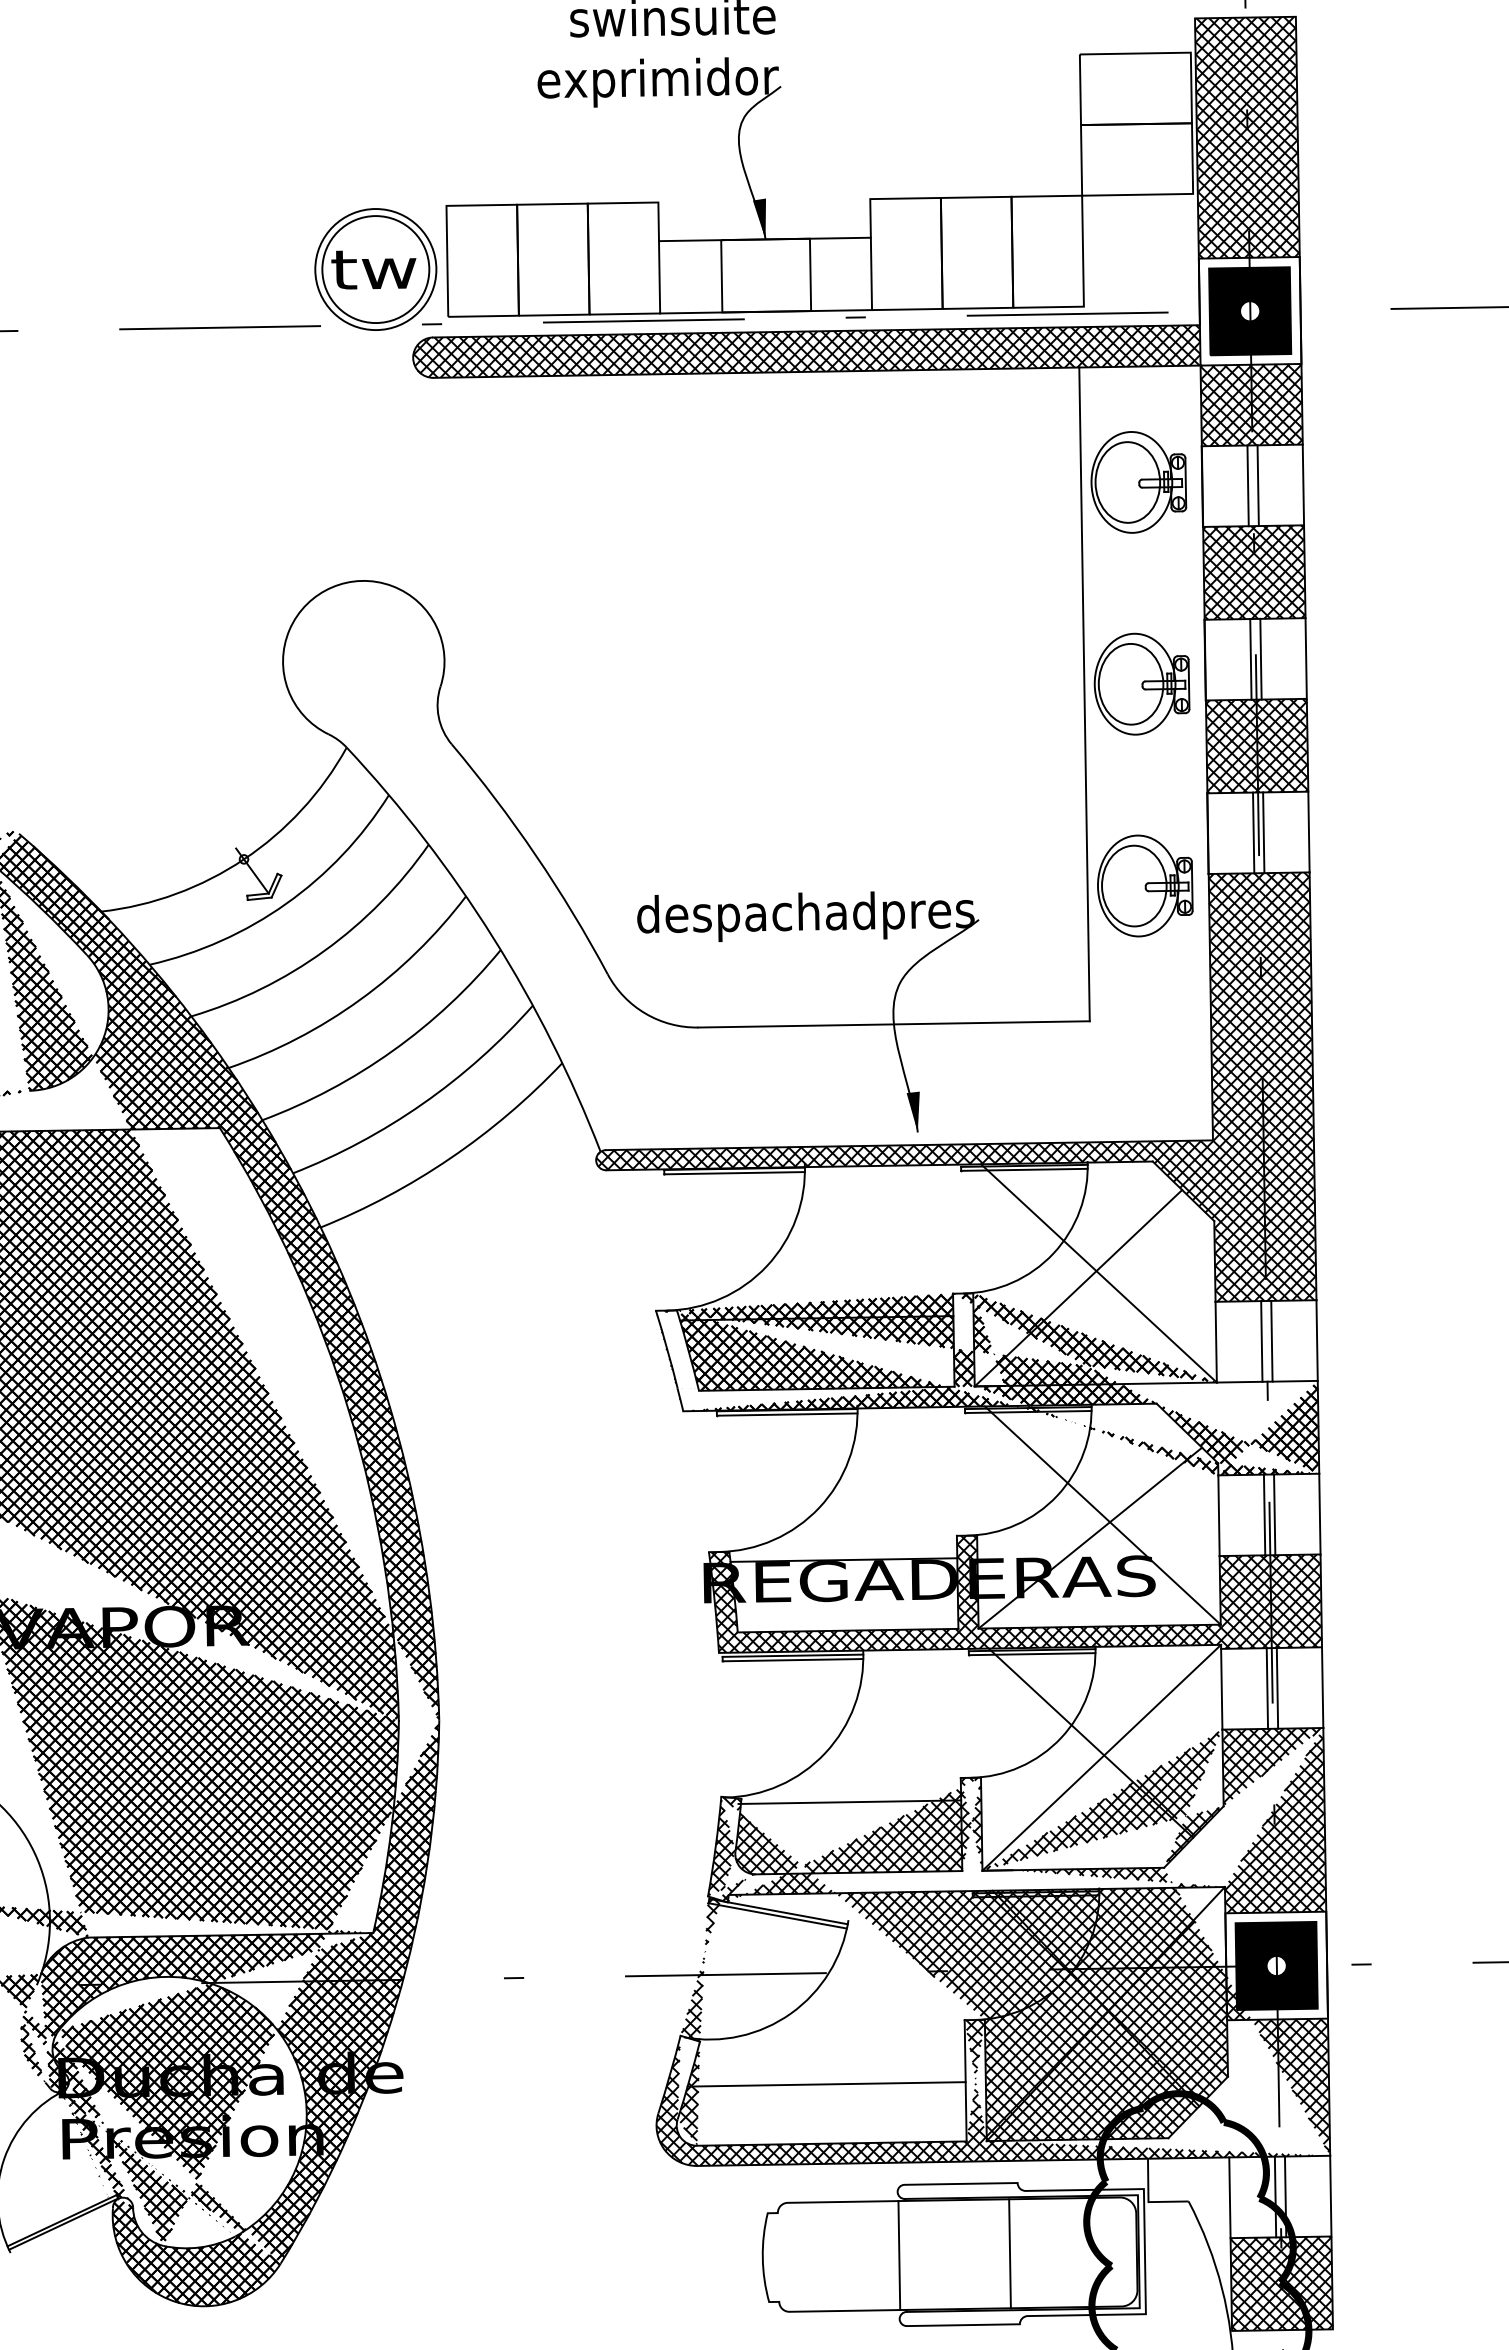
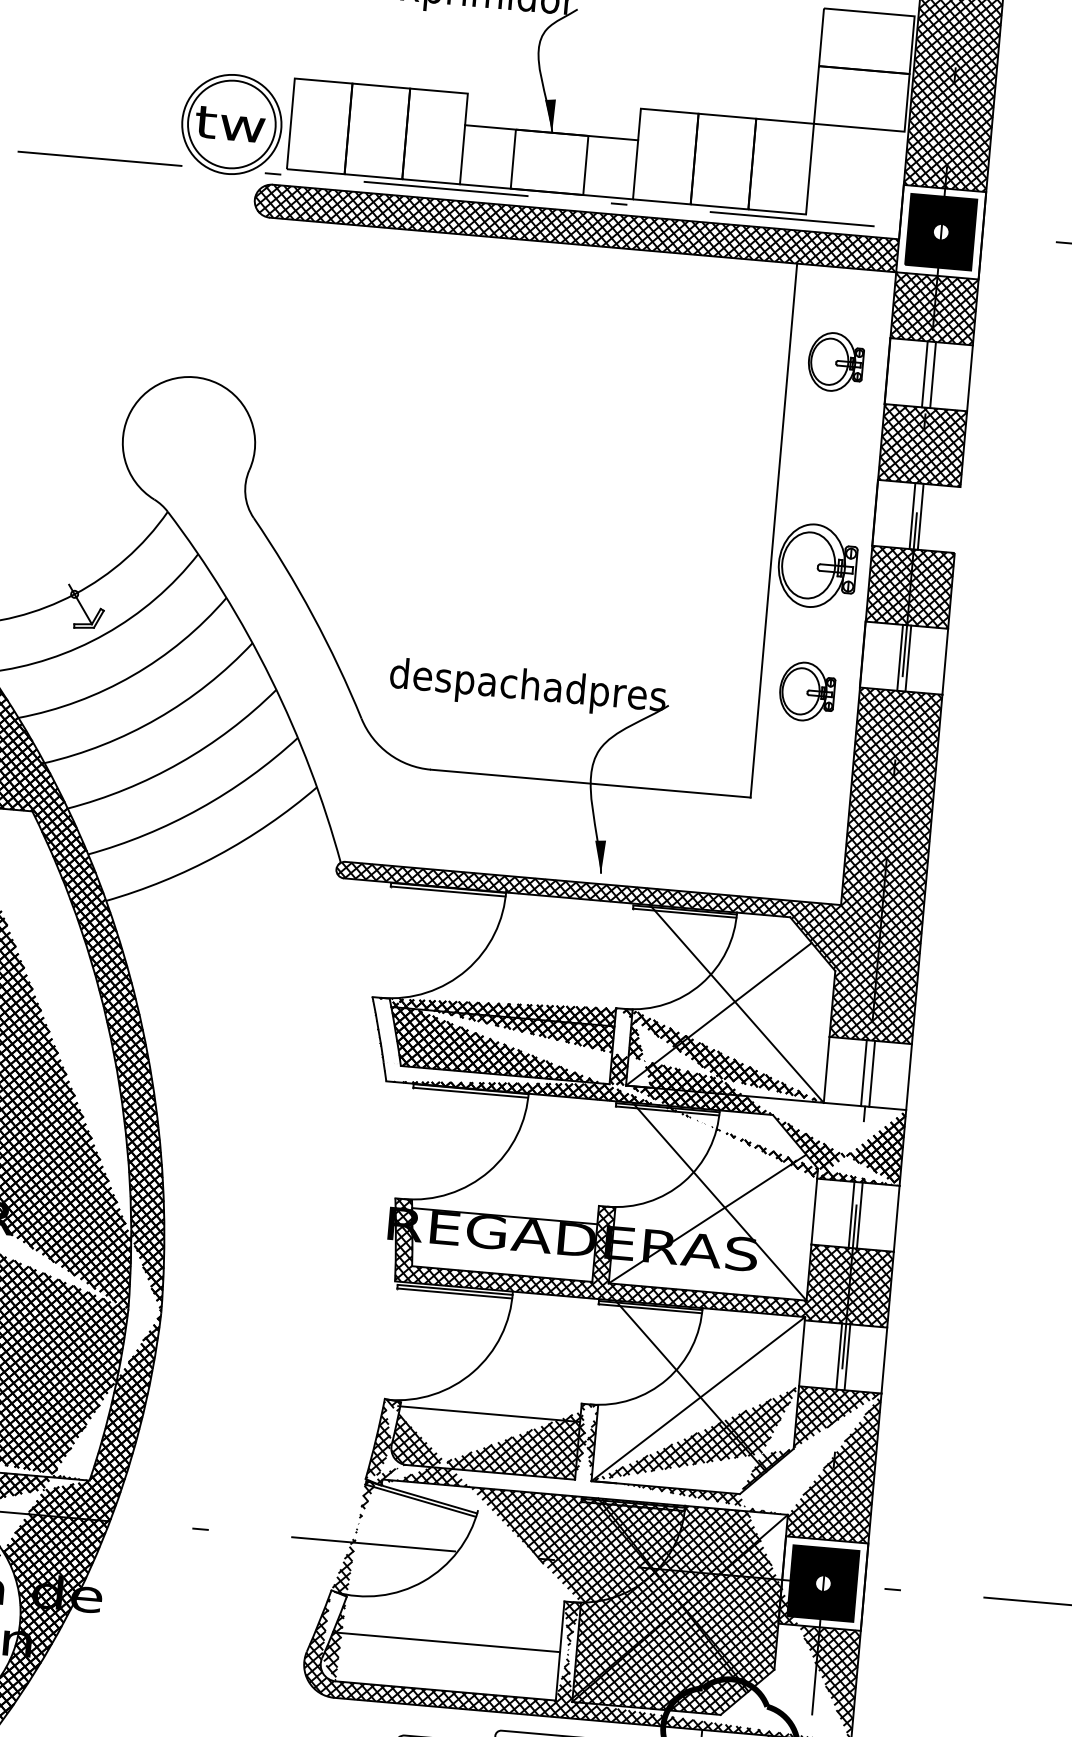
part: (1138, 482) -> (835, 362), size x0.7
line: (1305, 658) -> (957, 519), removed
part: (1141, 683) -> (817, 565), moved
part: (1145, 885) -> (807, 691), size x0.7

